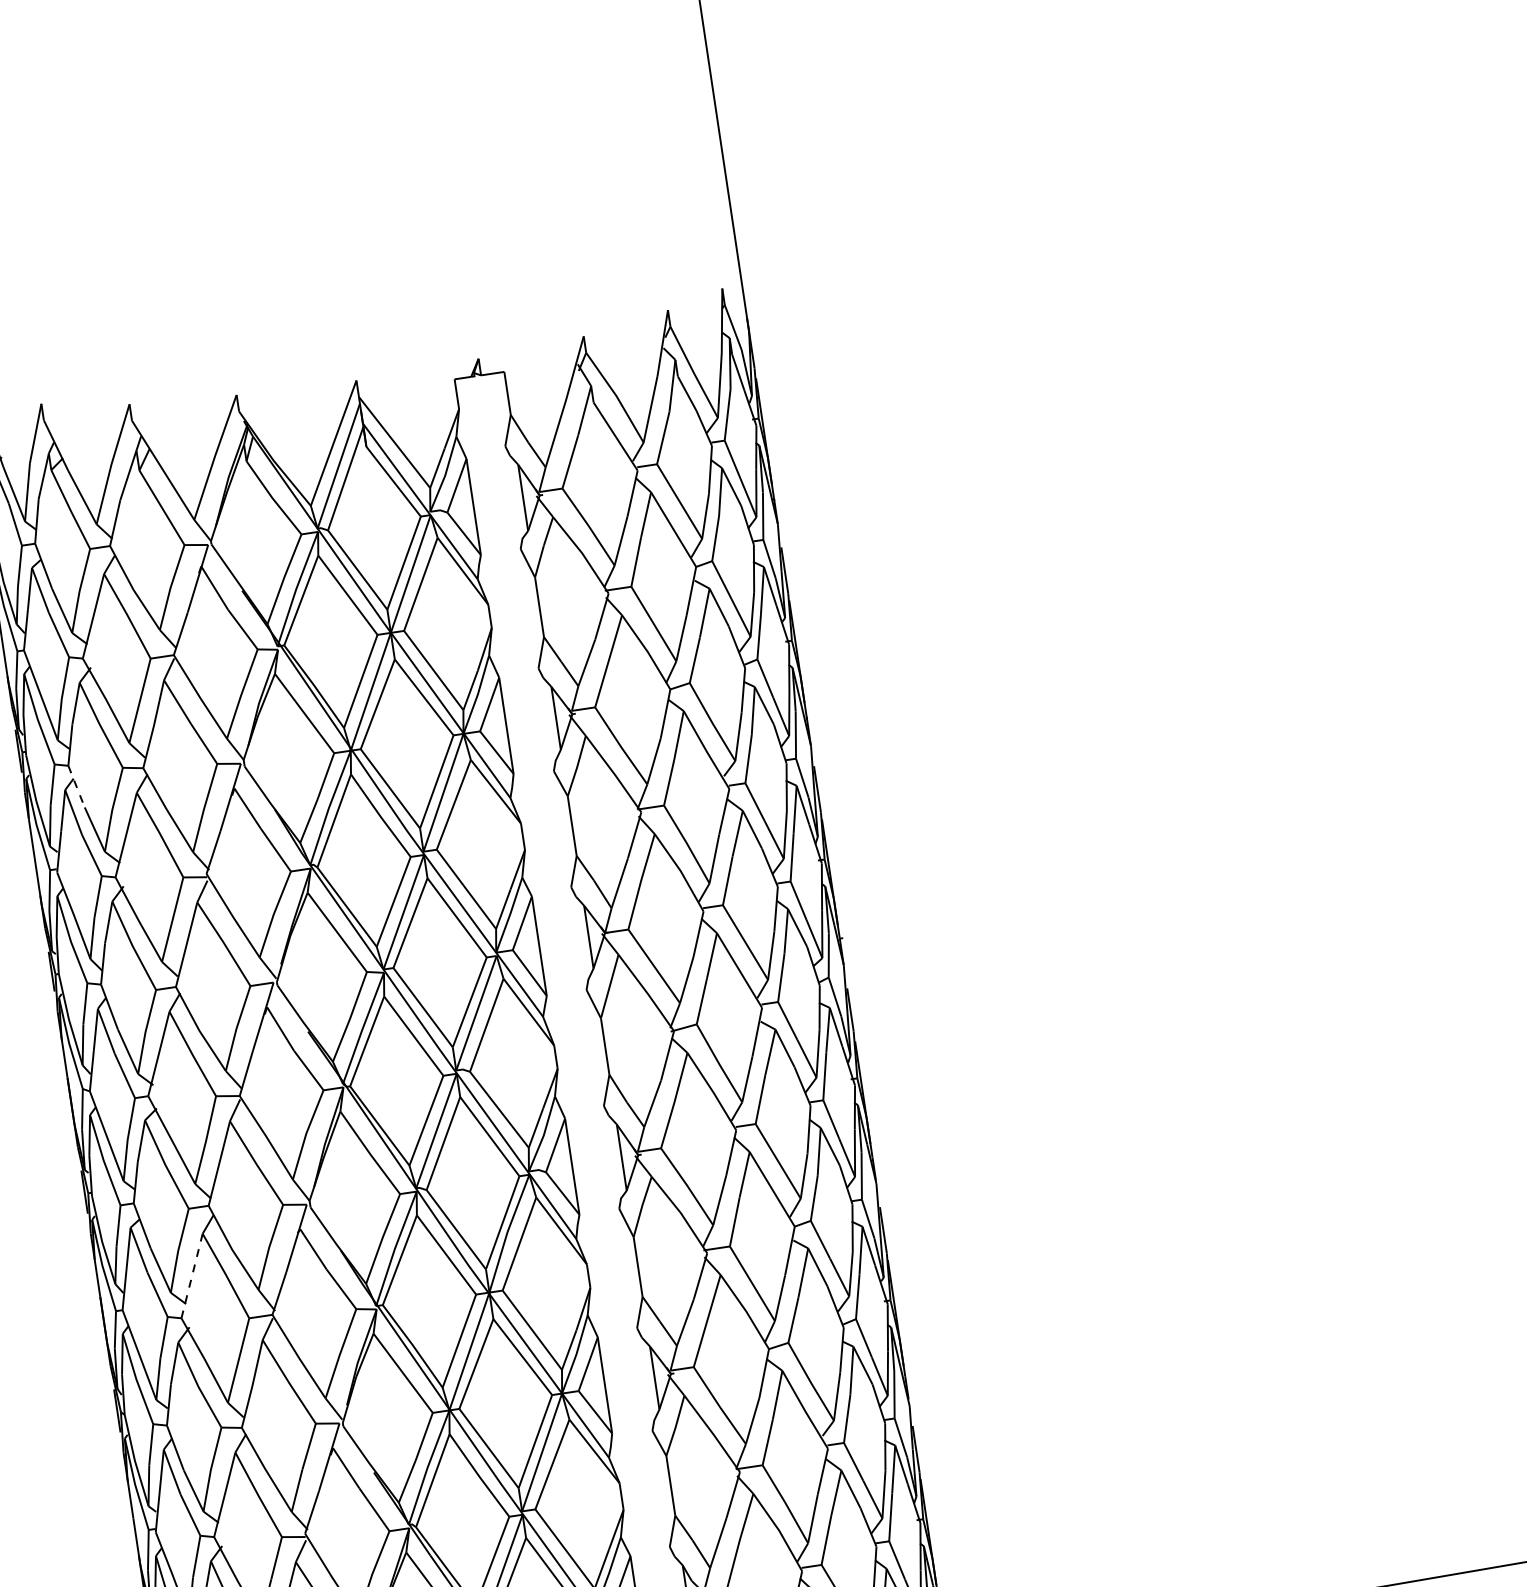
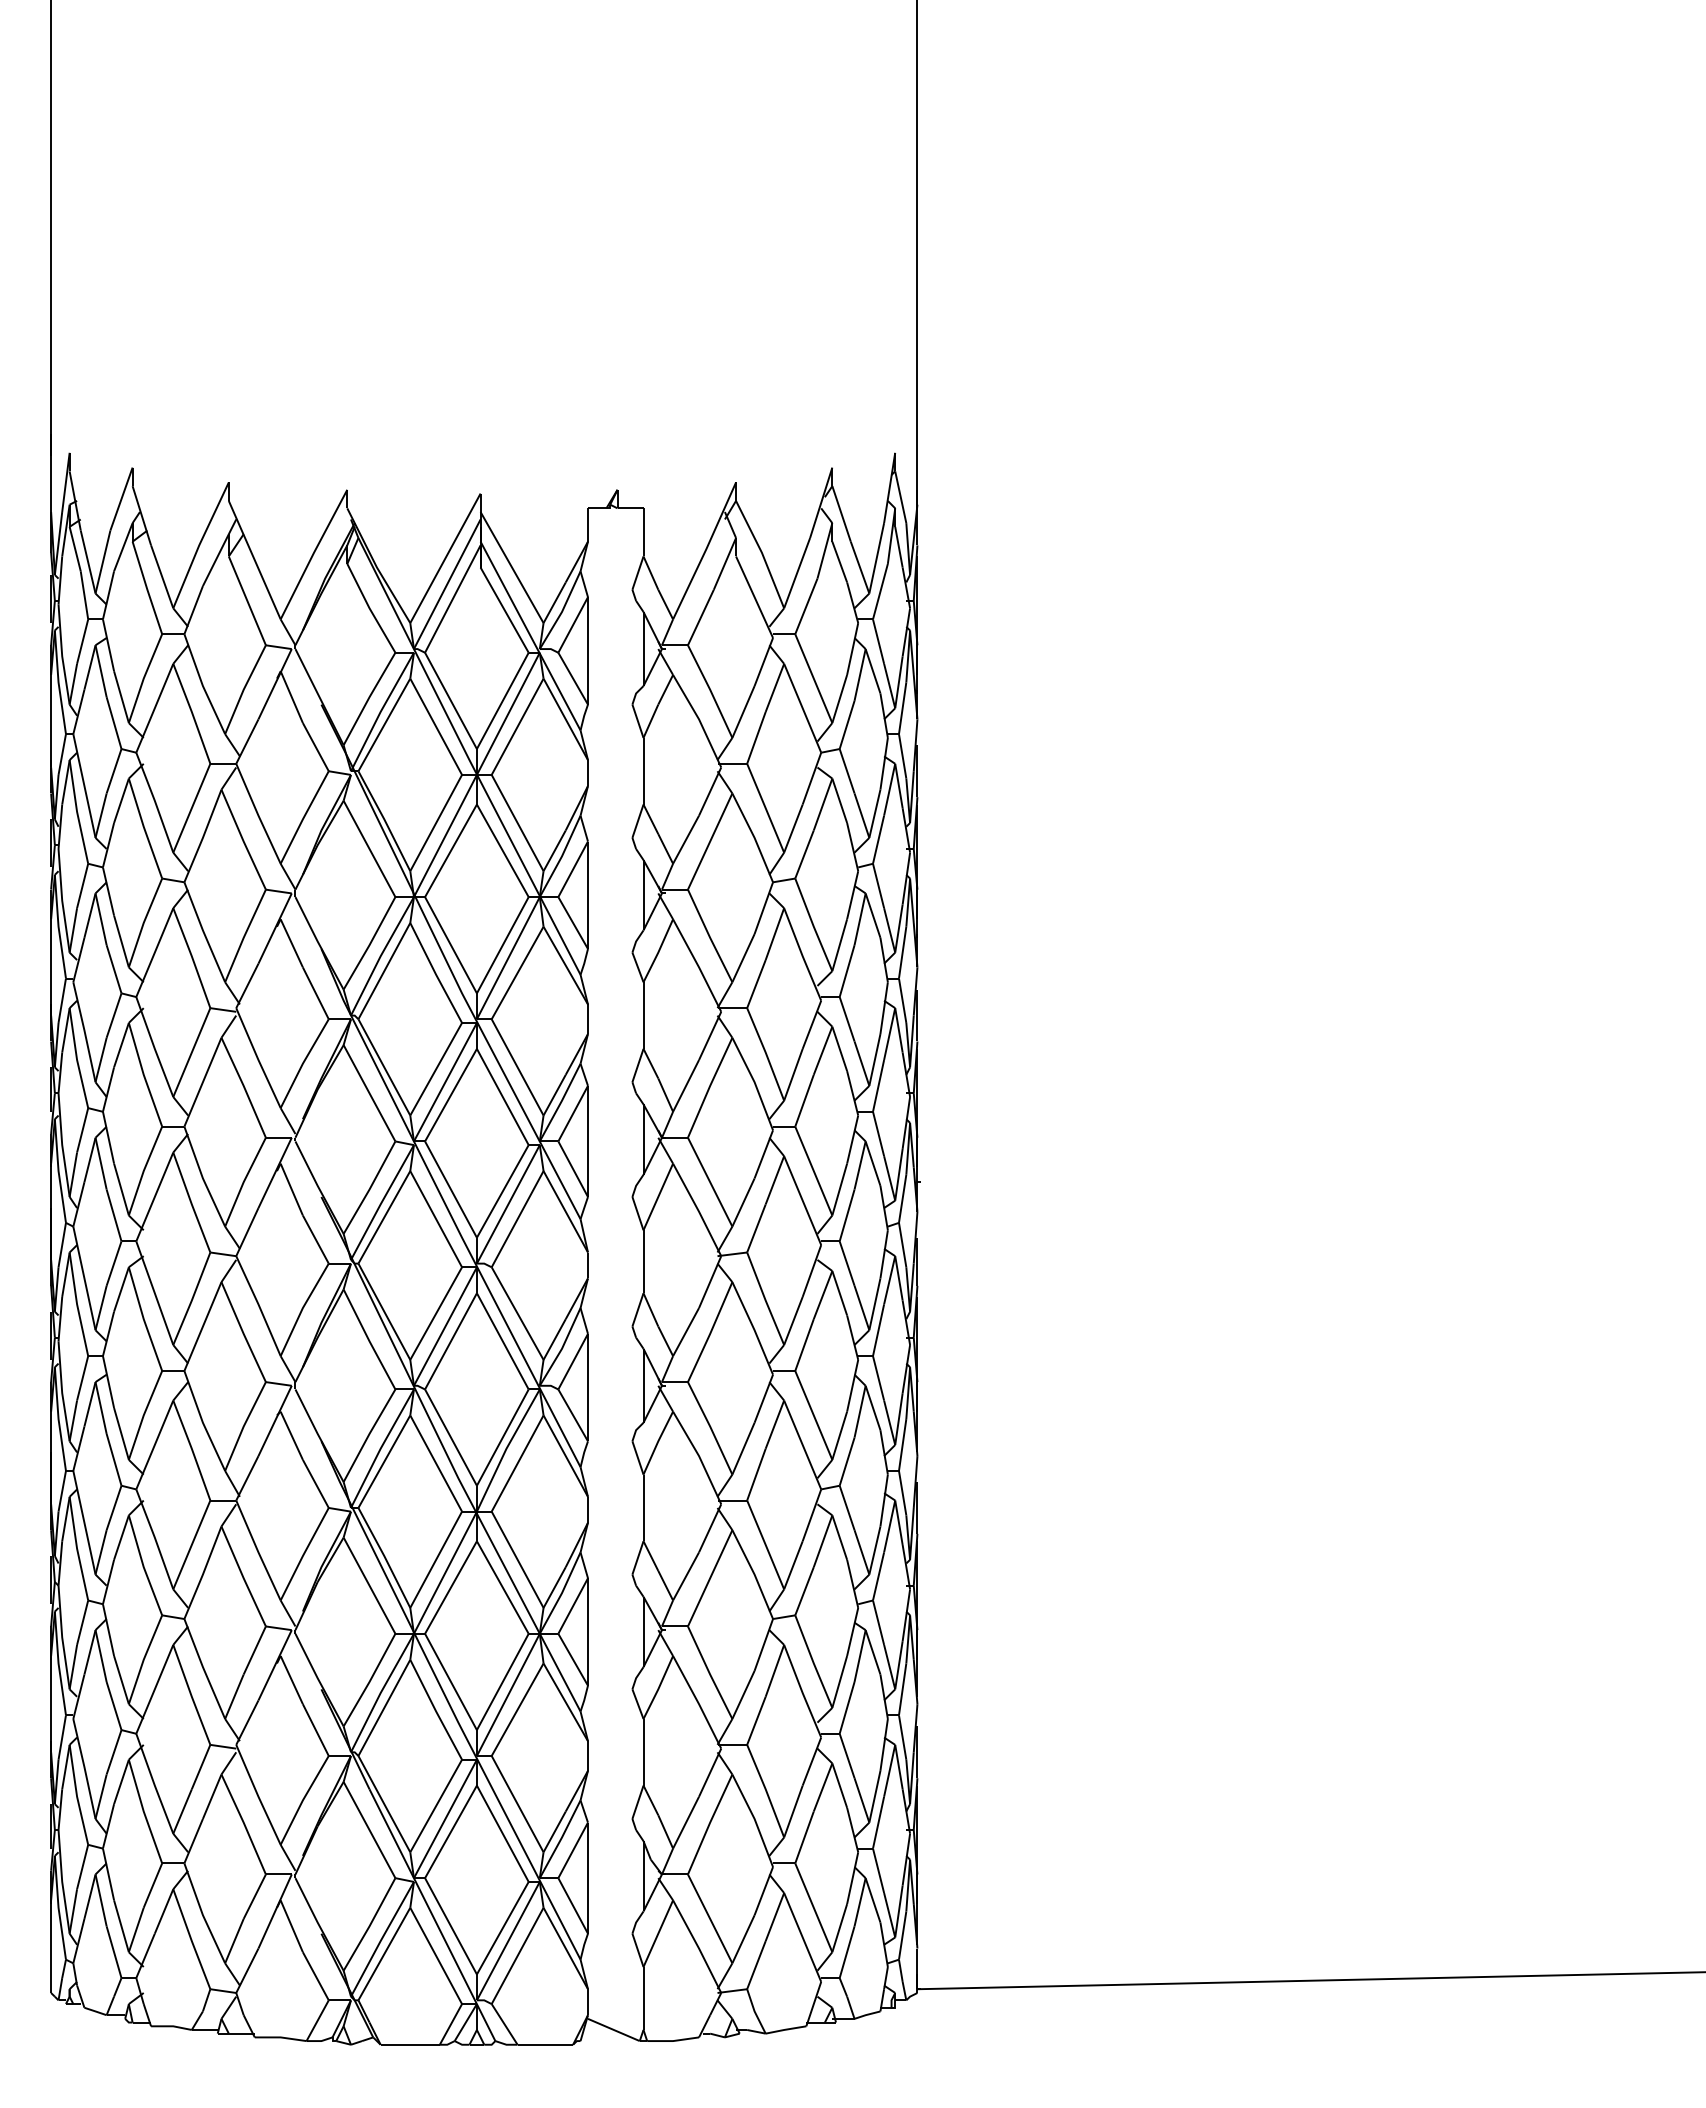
line: (76, 786) -> (108, 891), dashed -> solid
line: (191, 1276) -> (154, 1445), dashed -> solid

